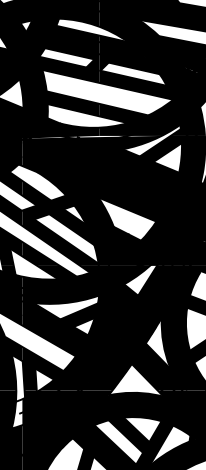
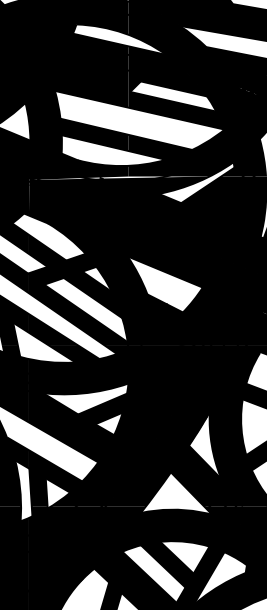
fill: (140, 280) -> (181, 364), added
fill: (16, 414) -> (21, 537), added

